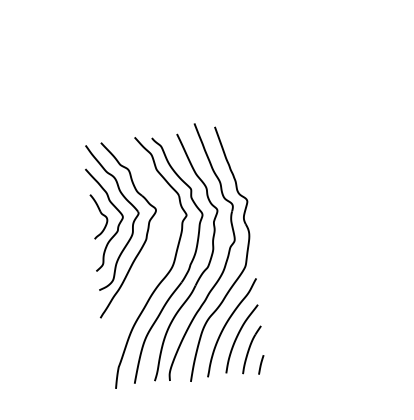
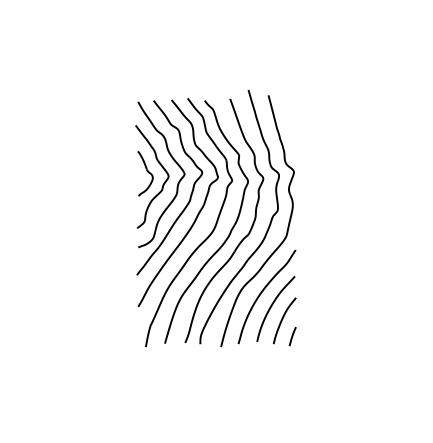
part: (155, 251) -> (197, 213), added

